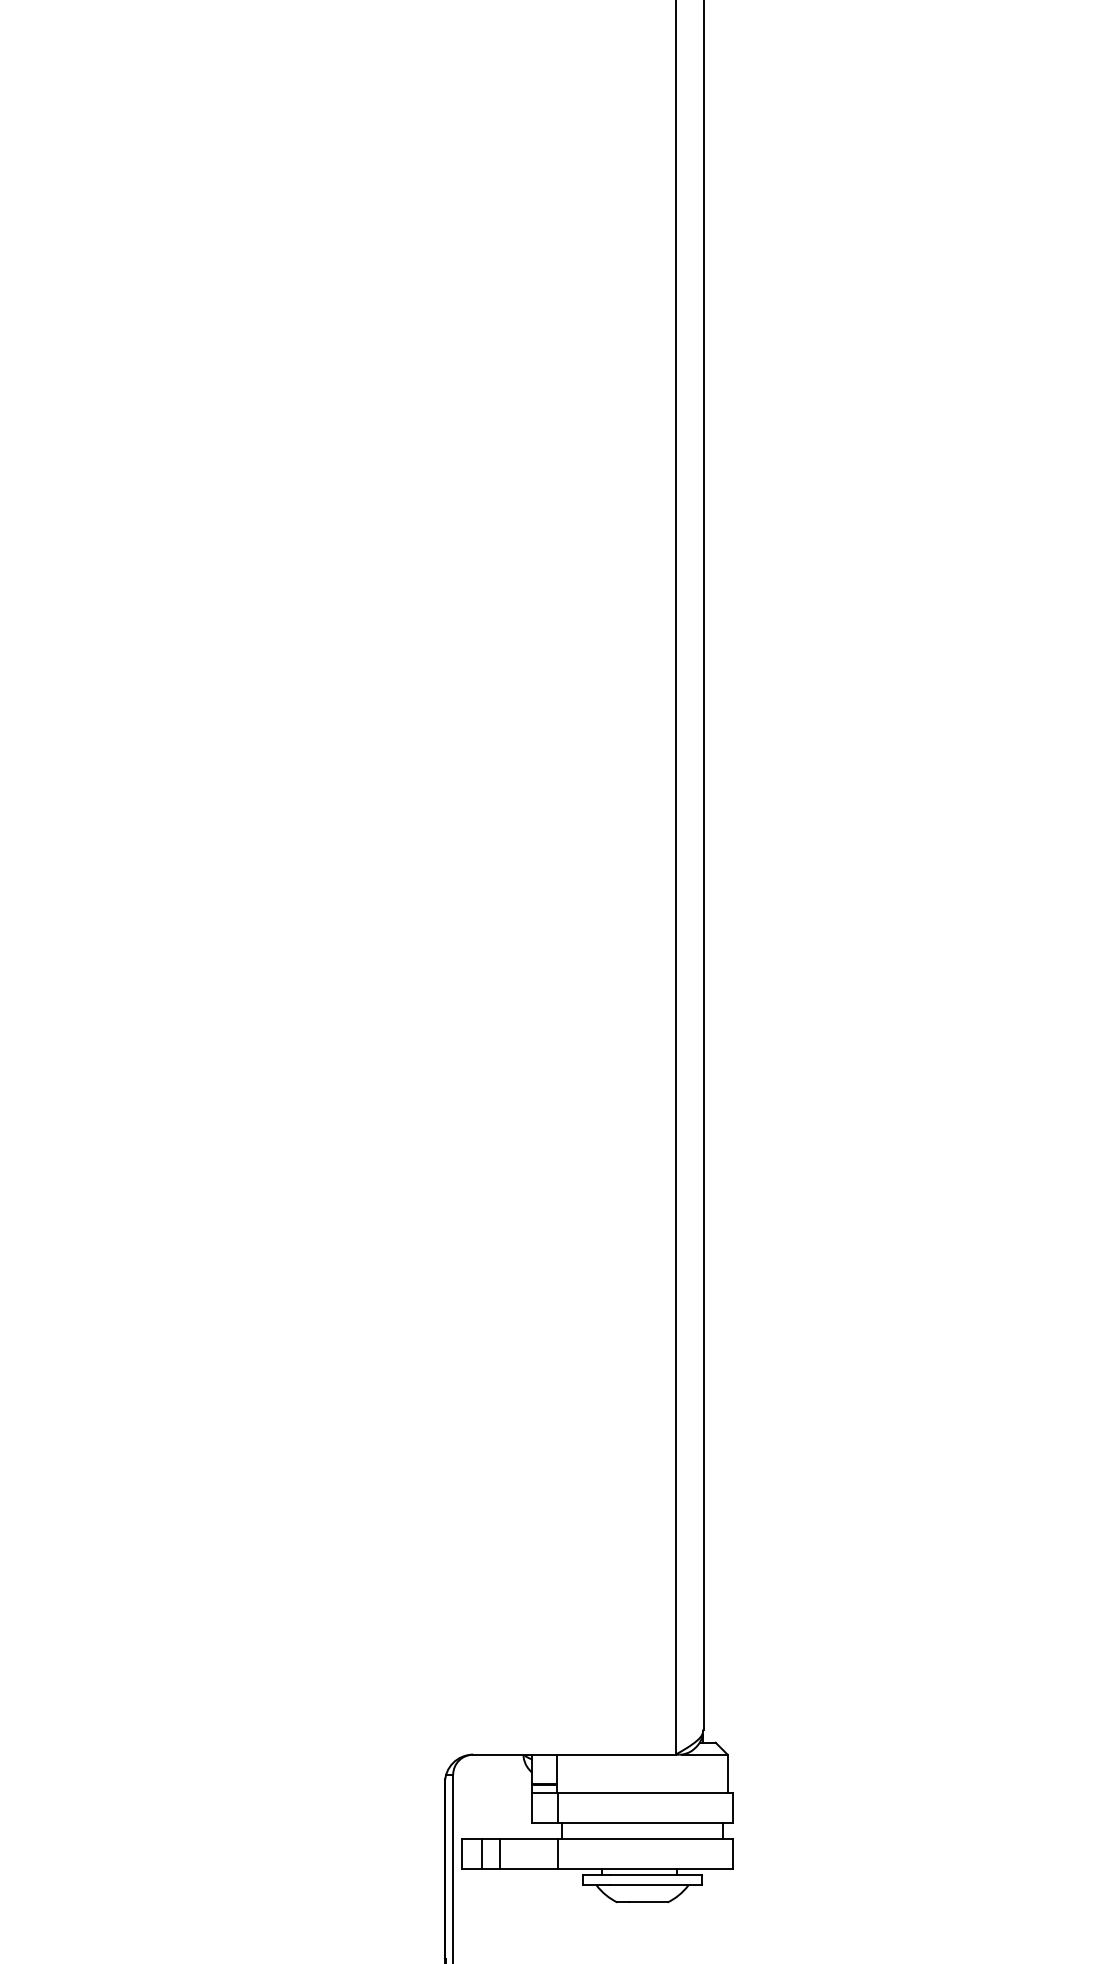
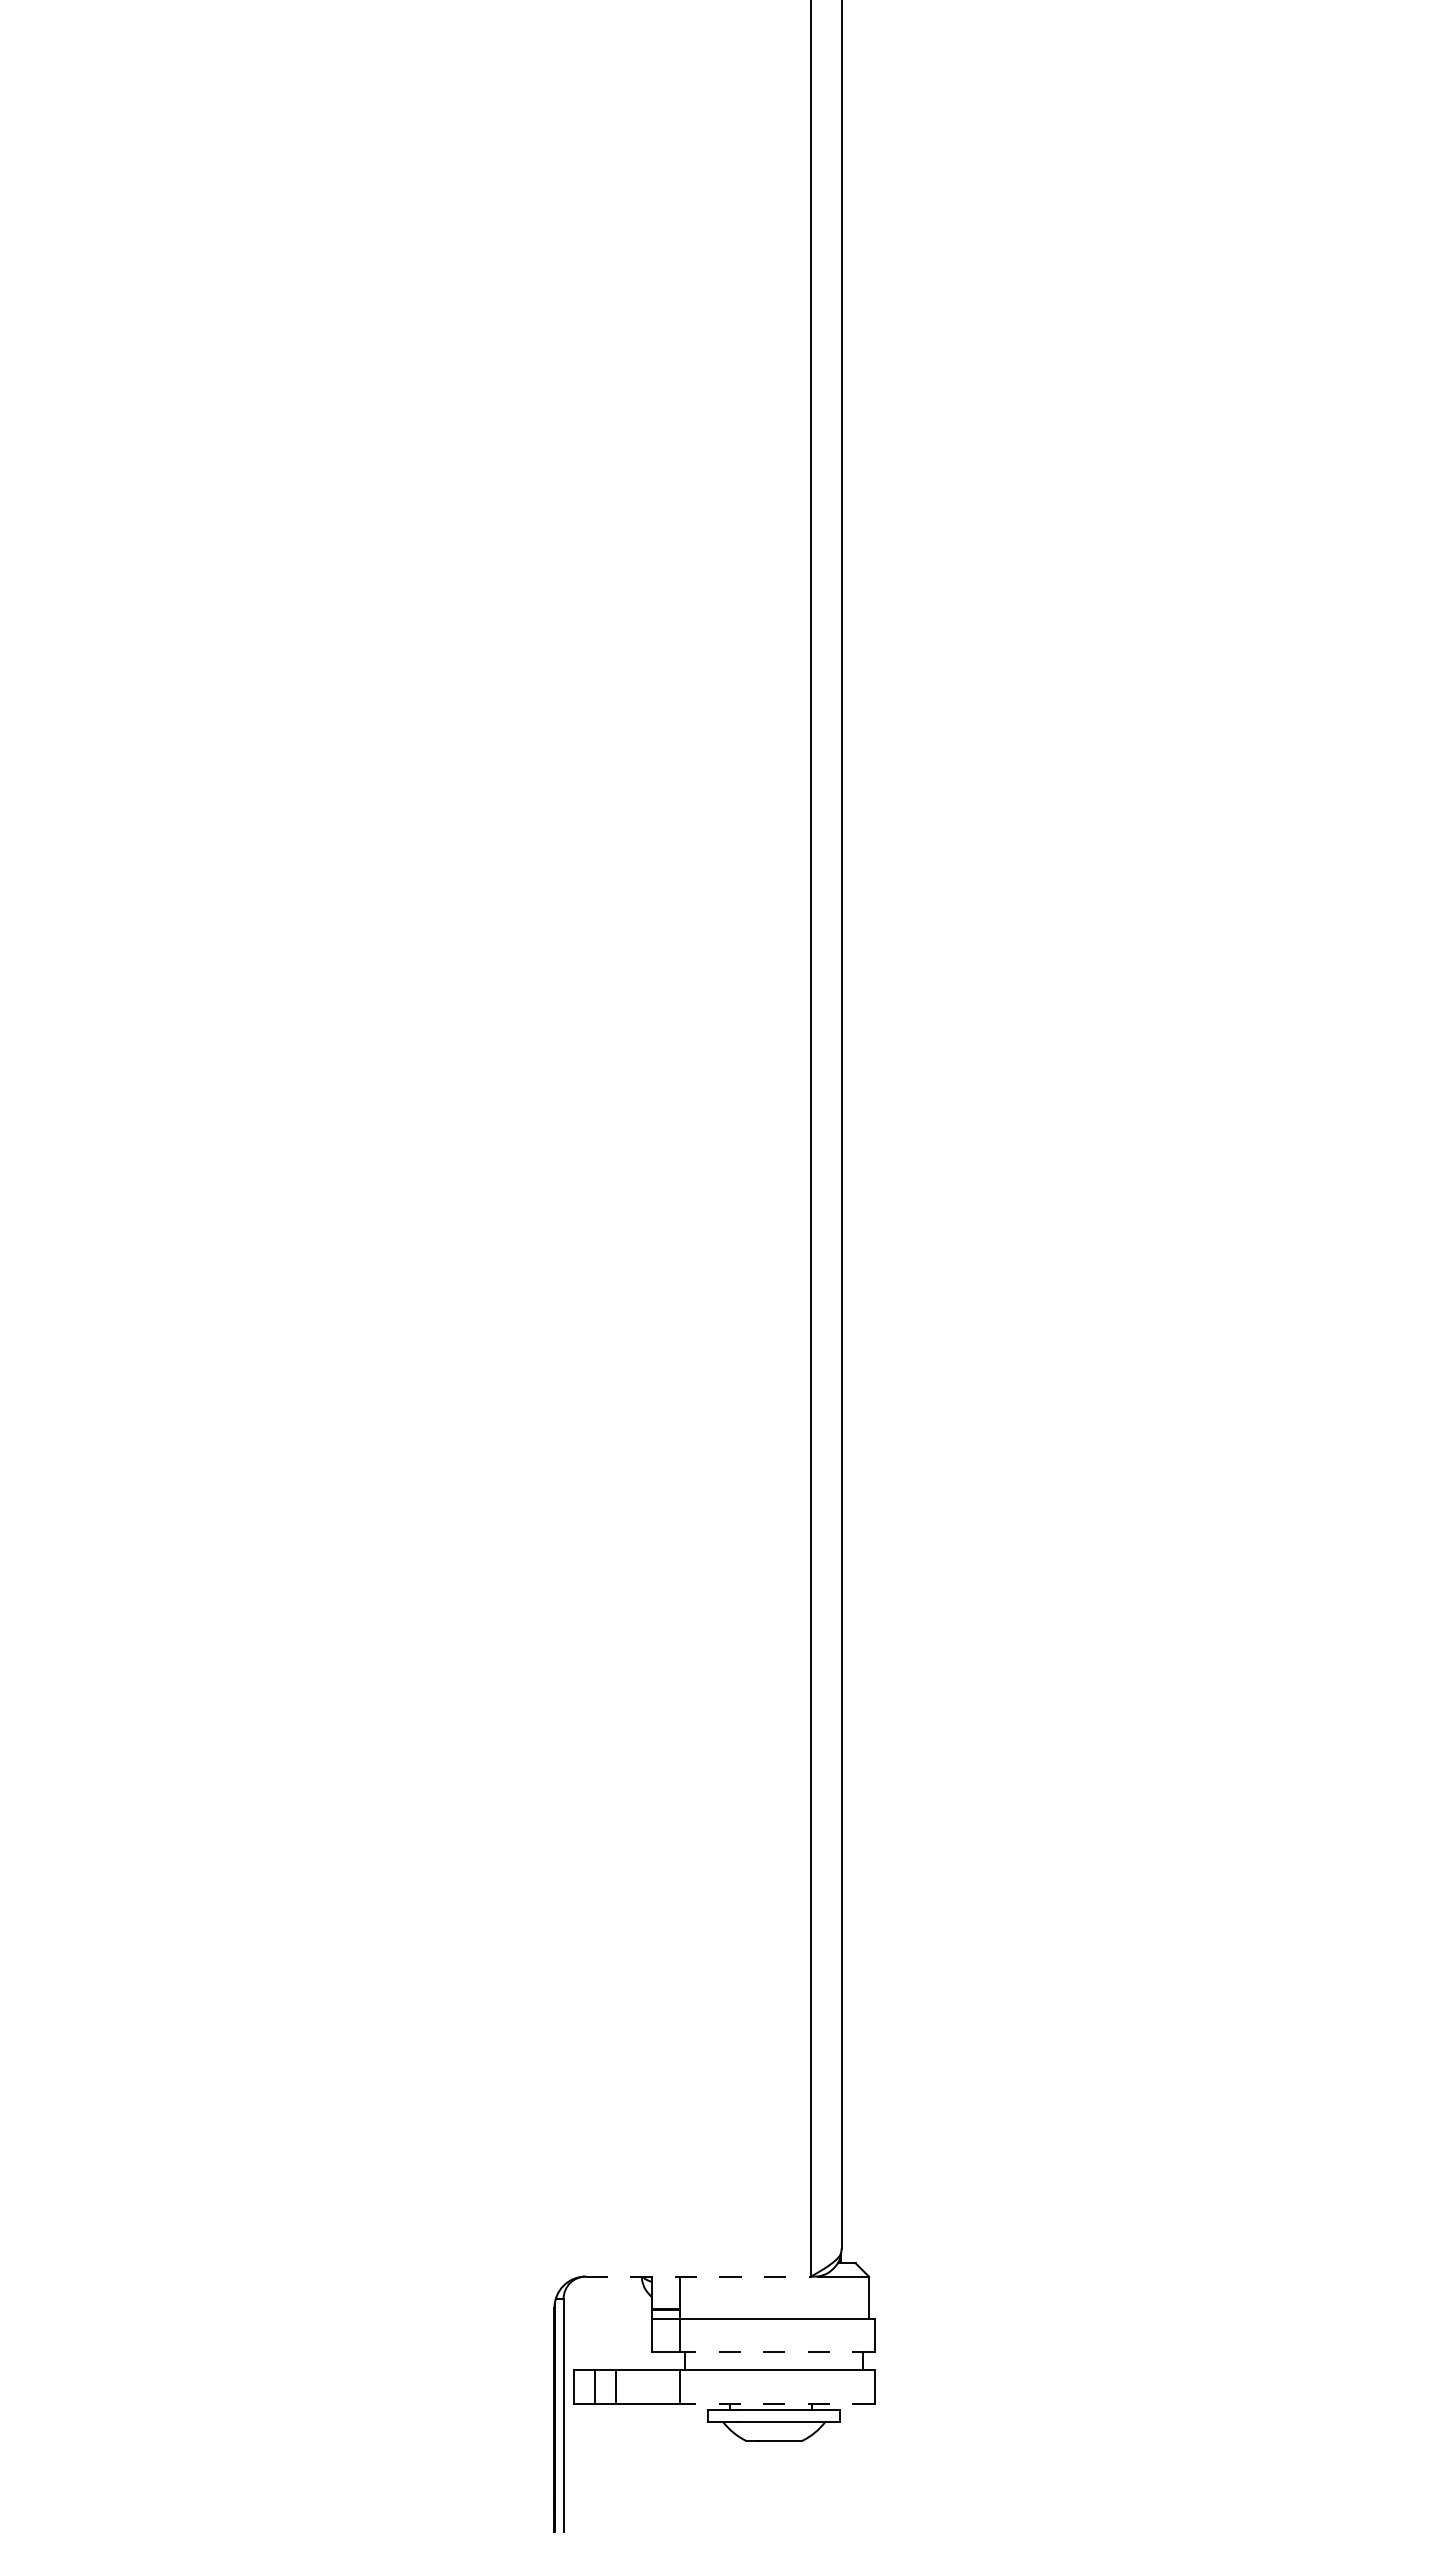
line: (574, 1754) -> (698, 2276), solid -> dashed
line: (644, 1822) -> (776, 2352), solid -> dashed
line: (644, 1868) -> (776, 2403), solid -> dashed

